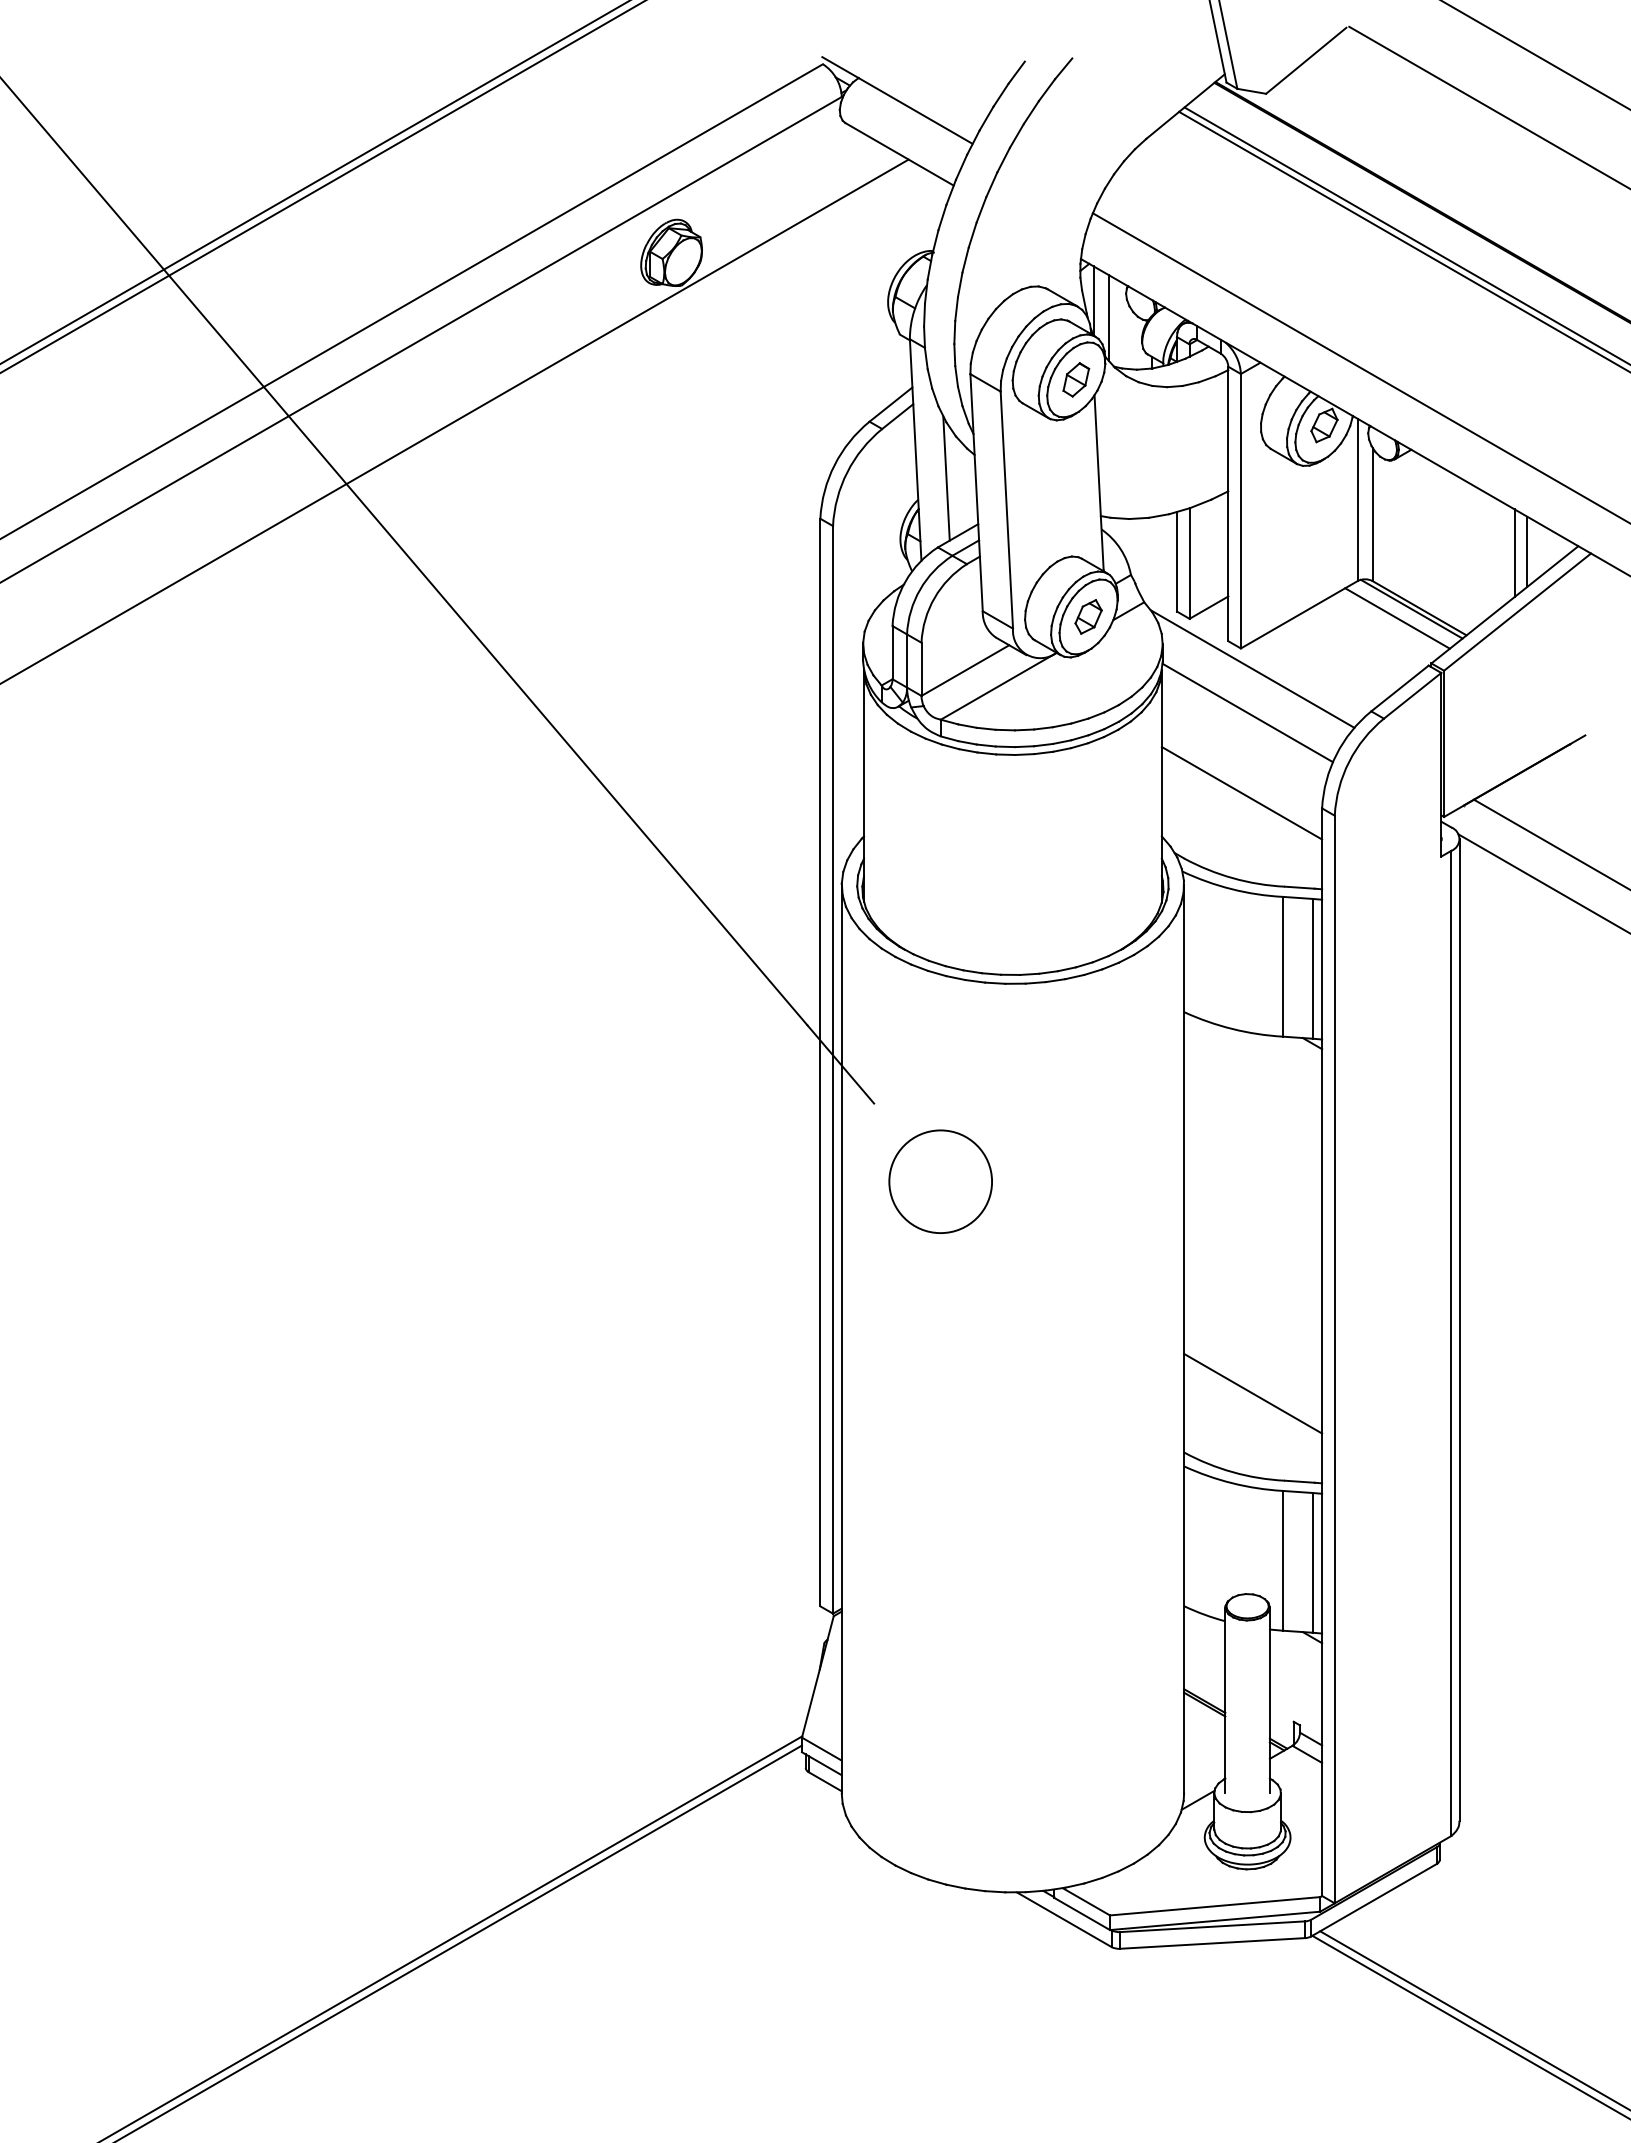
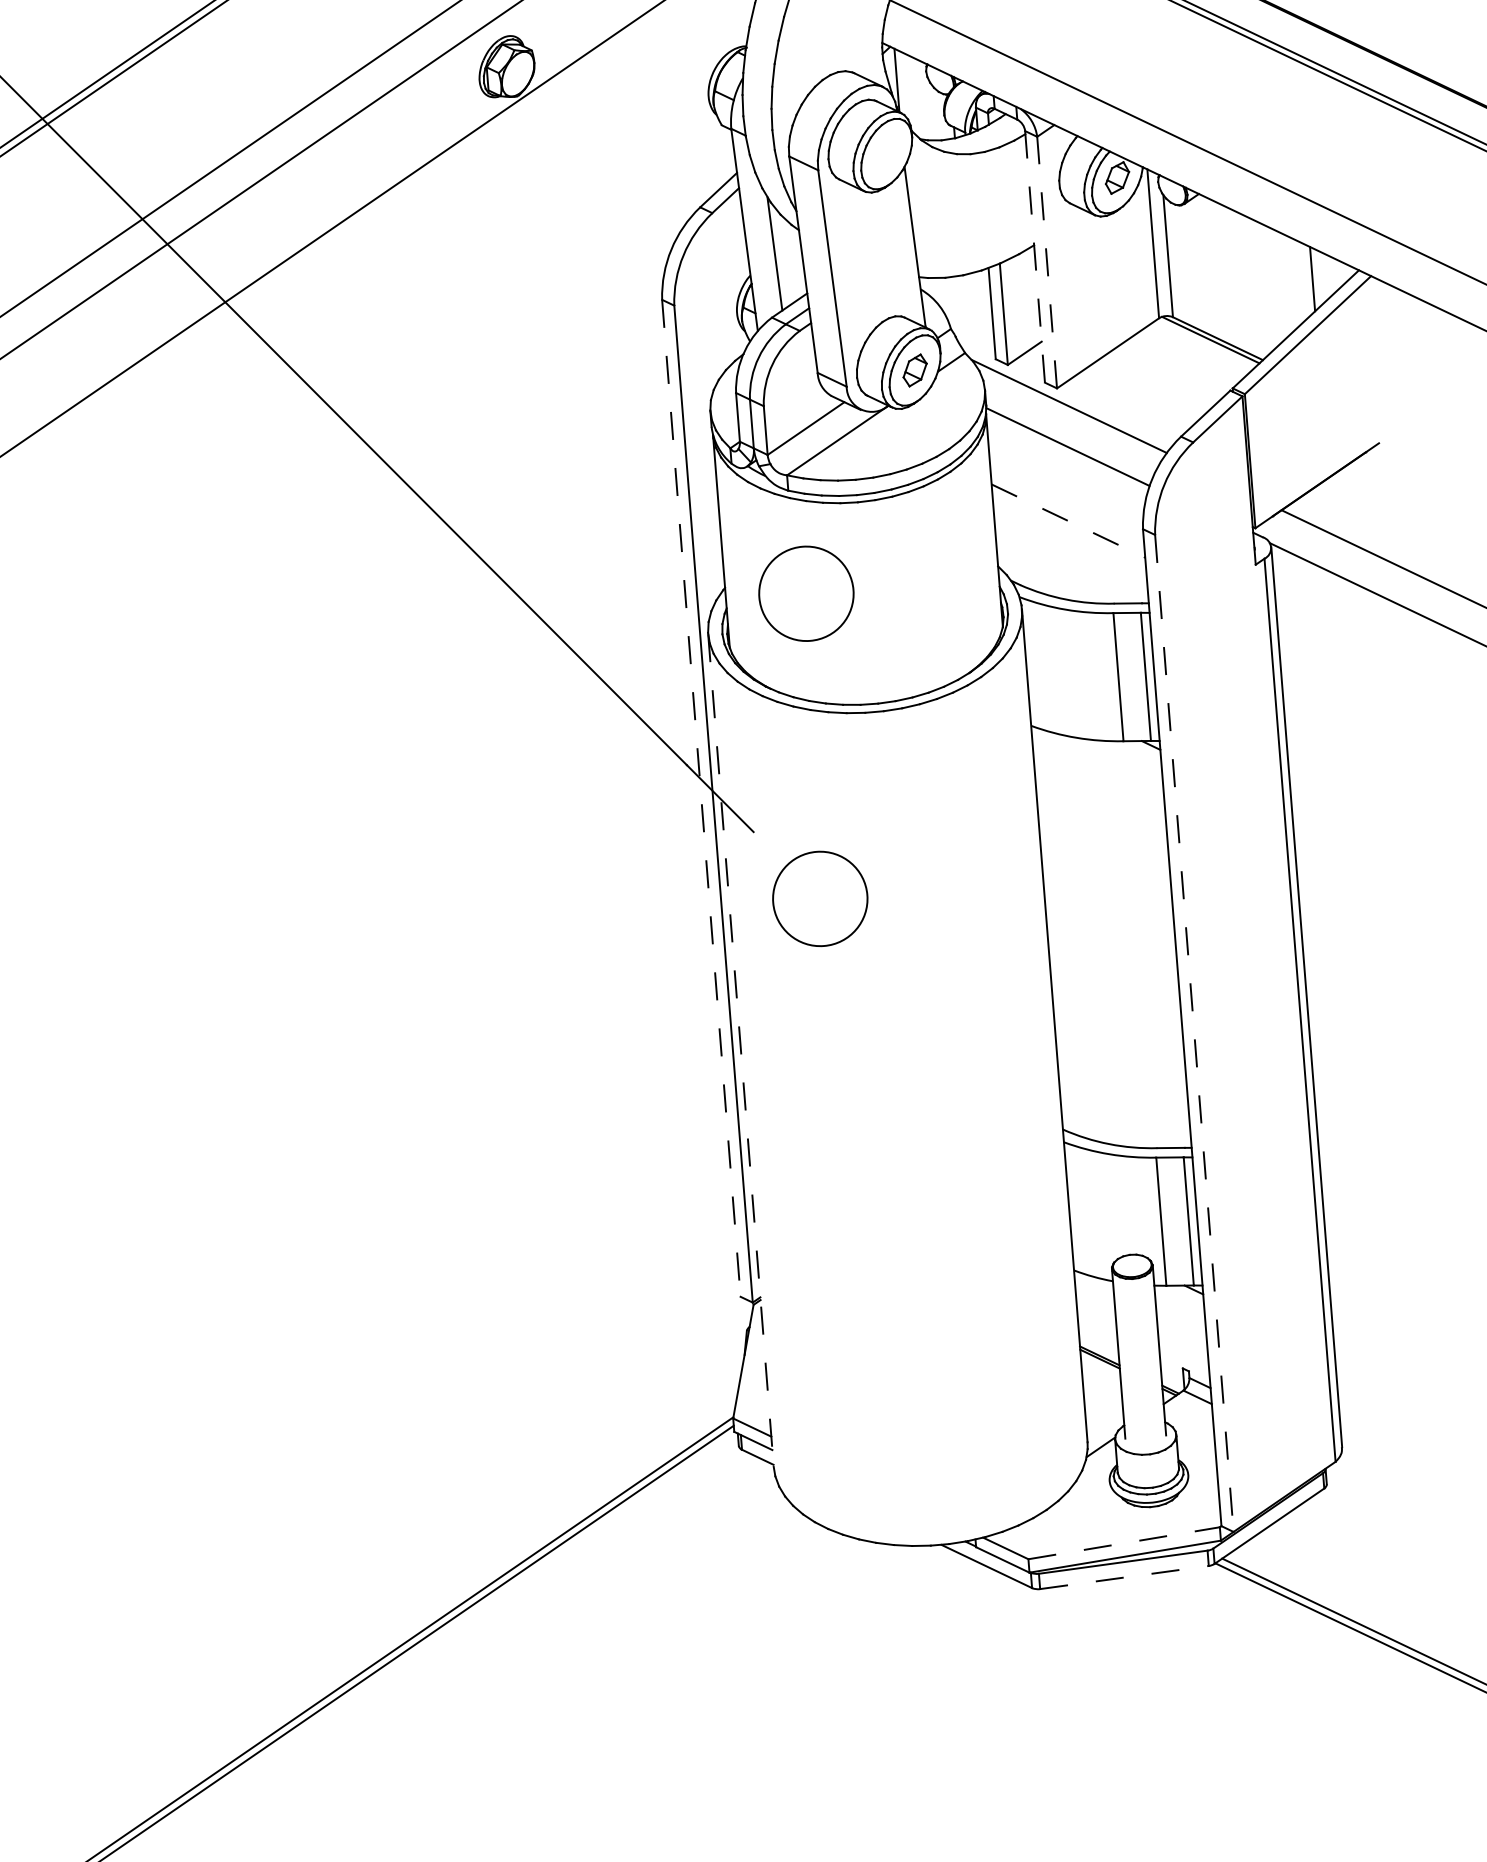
line: (1108, 318) -> (911, 95), removed
part: (1076, 379) -> (886, 153), removed
line: (1228, 503) -> (1035, 256), solid -> dashed
line: (1240, 510) -> (1046, 261), solid -> dashed
line: (1514, 552) -> (1300, 280), removed
line: (1397, 618) -> (1198, 349), removed
line: (1242, 793) -> (1068, 521), solid -> dashed
circle: (951, 849) -> (806, 593), added
line: (820, 1062) -> (701, 798), solid -> dashed
line: (841, 1339) -> (740, 1050), solid -> dashed
line: (1334, 1359) -> (1194, 1033), solid -> dashed
line: (1253, 1393) -> (1122, 1070), removed
line: (1215, 1906) -> (1124, 1543), solid -> dashed
line: (1212, 1943) -> (1124, 1577), solid -> dashed

